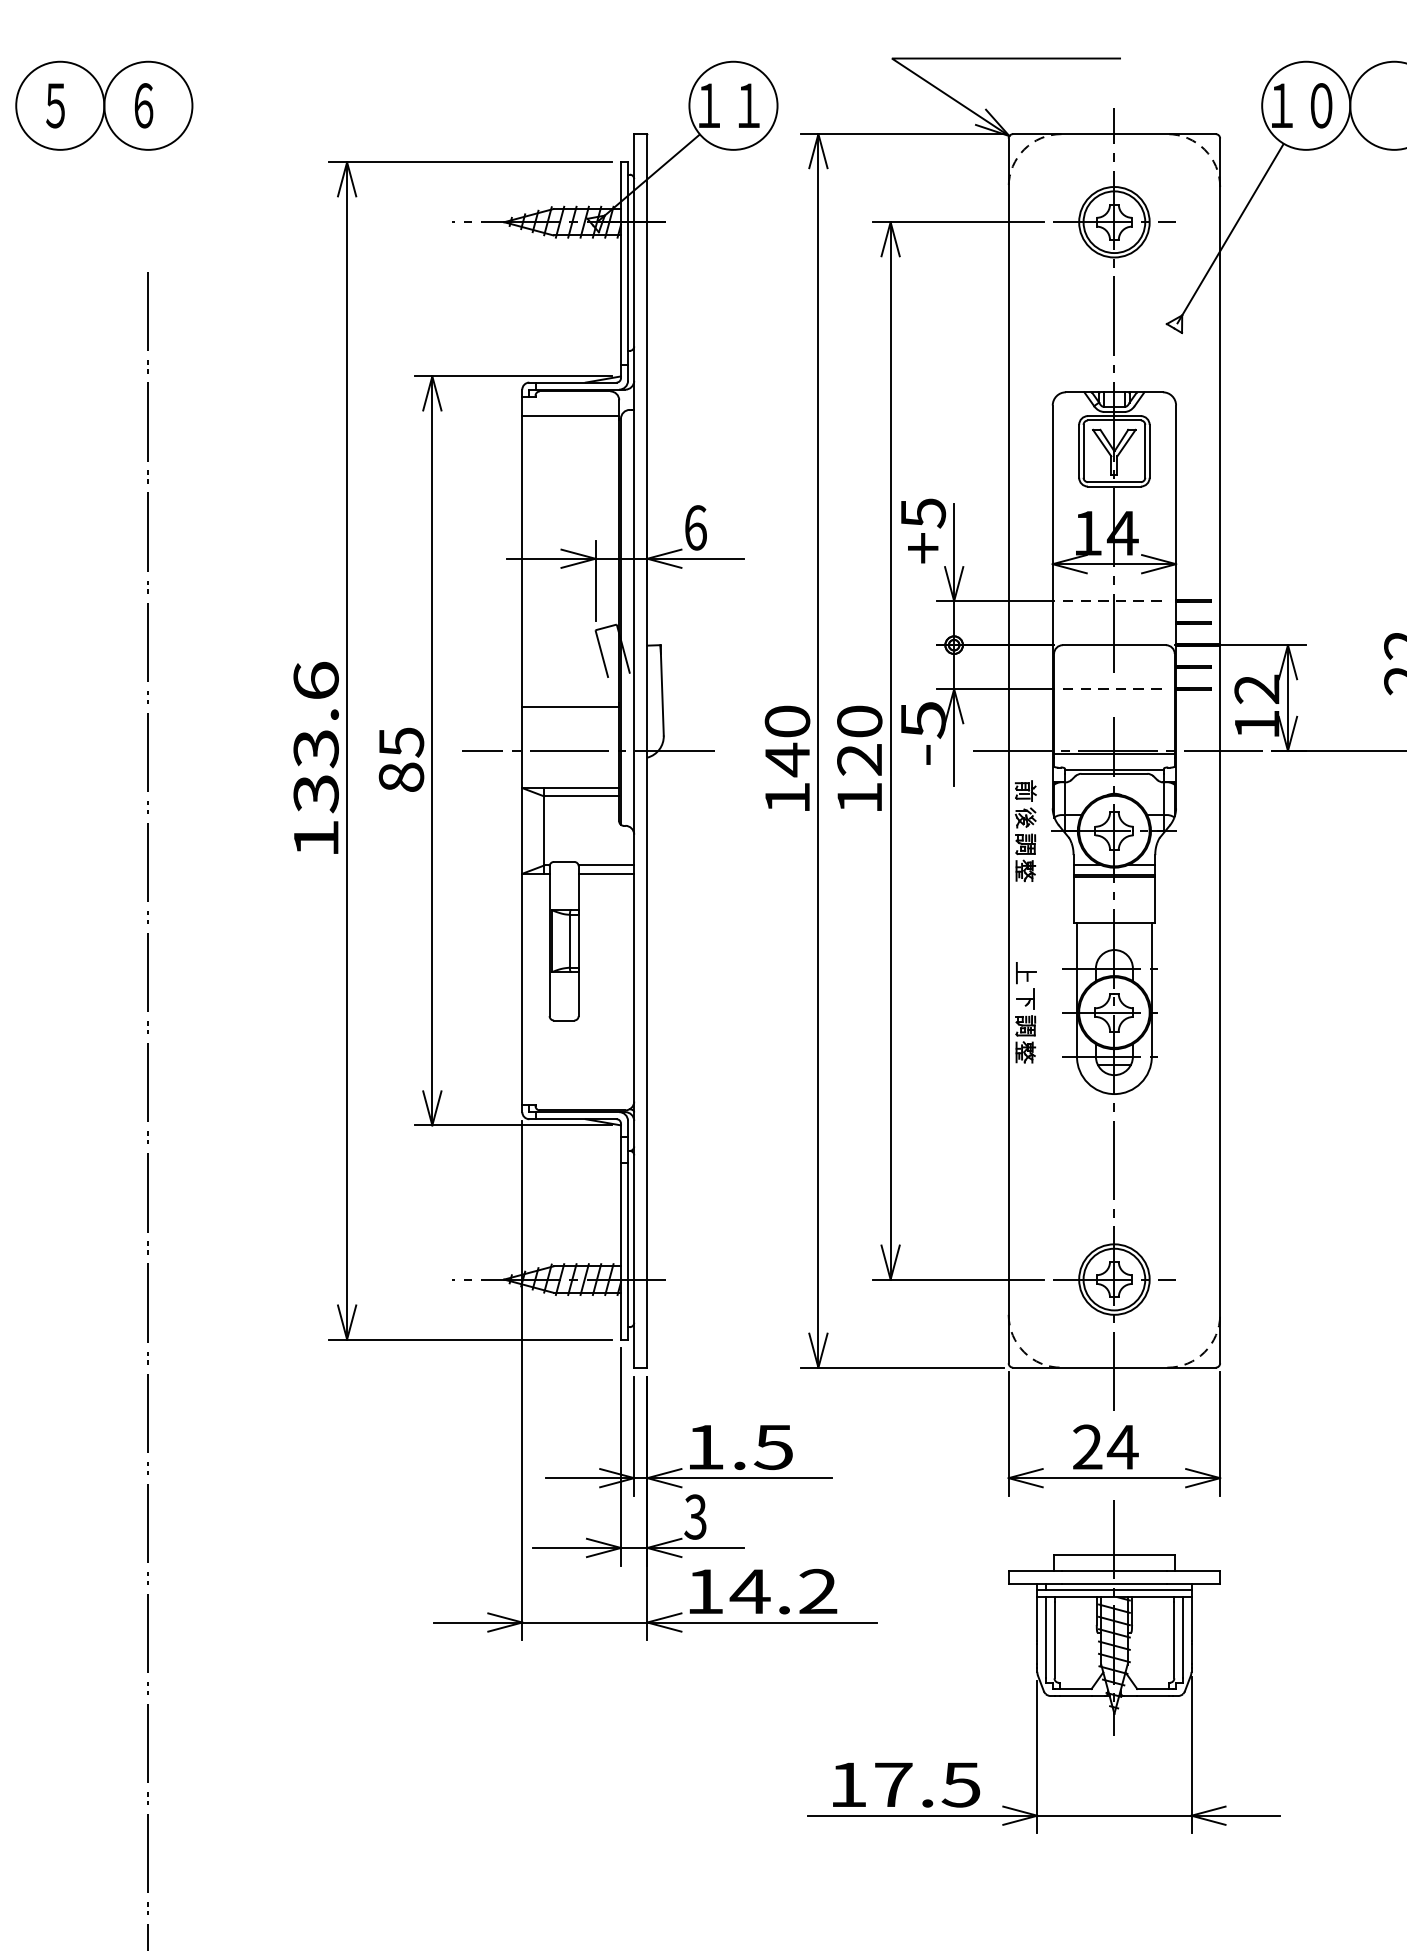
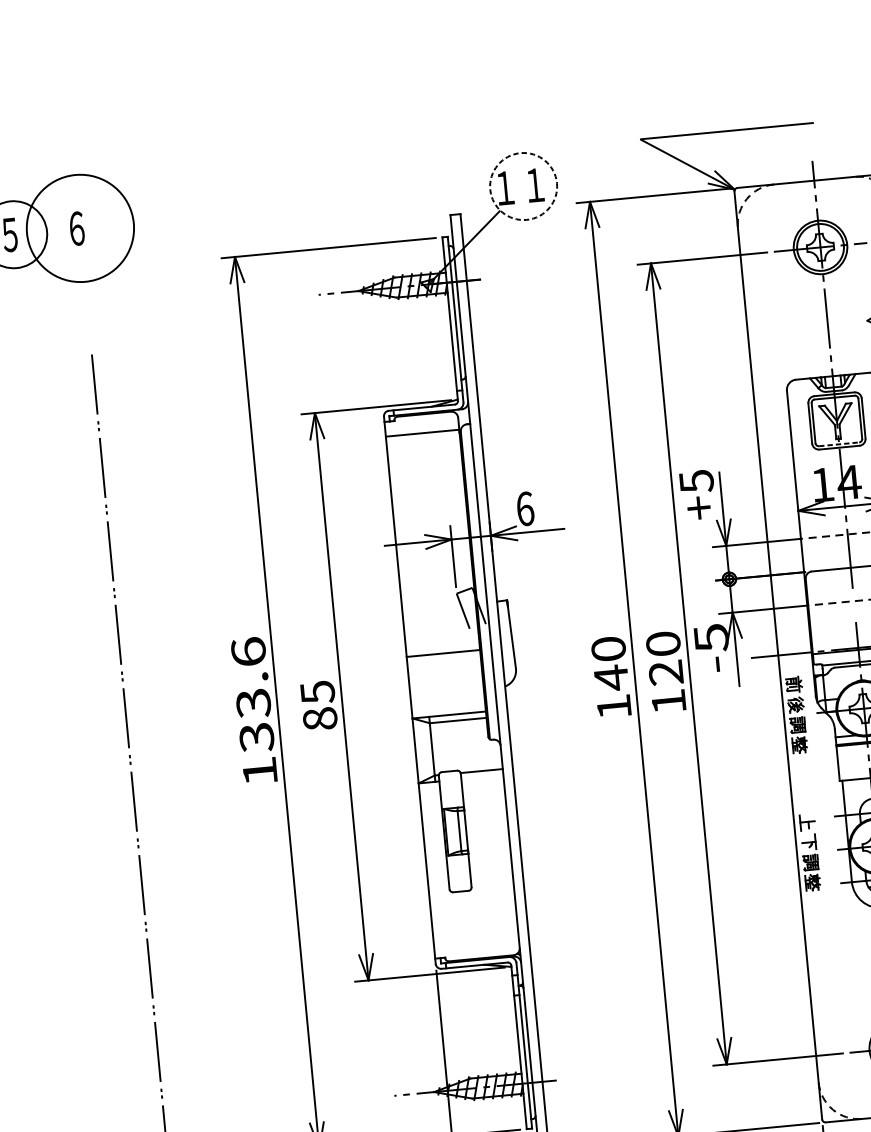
circle: (148, 105) -> (80, 228), size x1.6
circle: (733, 105) -> (523, 186), solid -> dashed
line: (1114, 482) -> (839, 444), solid -> dashed
line: (587, 750) -> (459, 685), removed
line: (606, 873) -> (482, 777), removed

